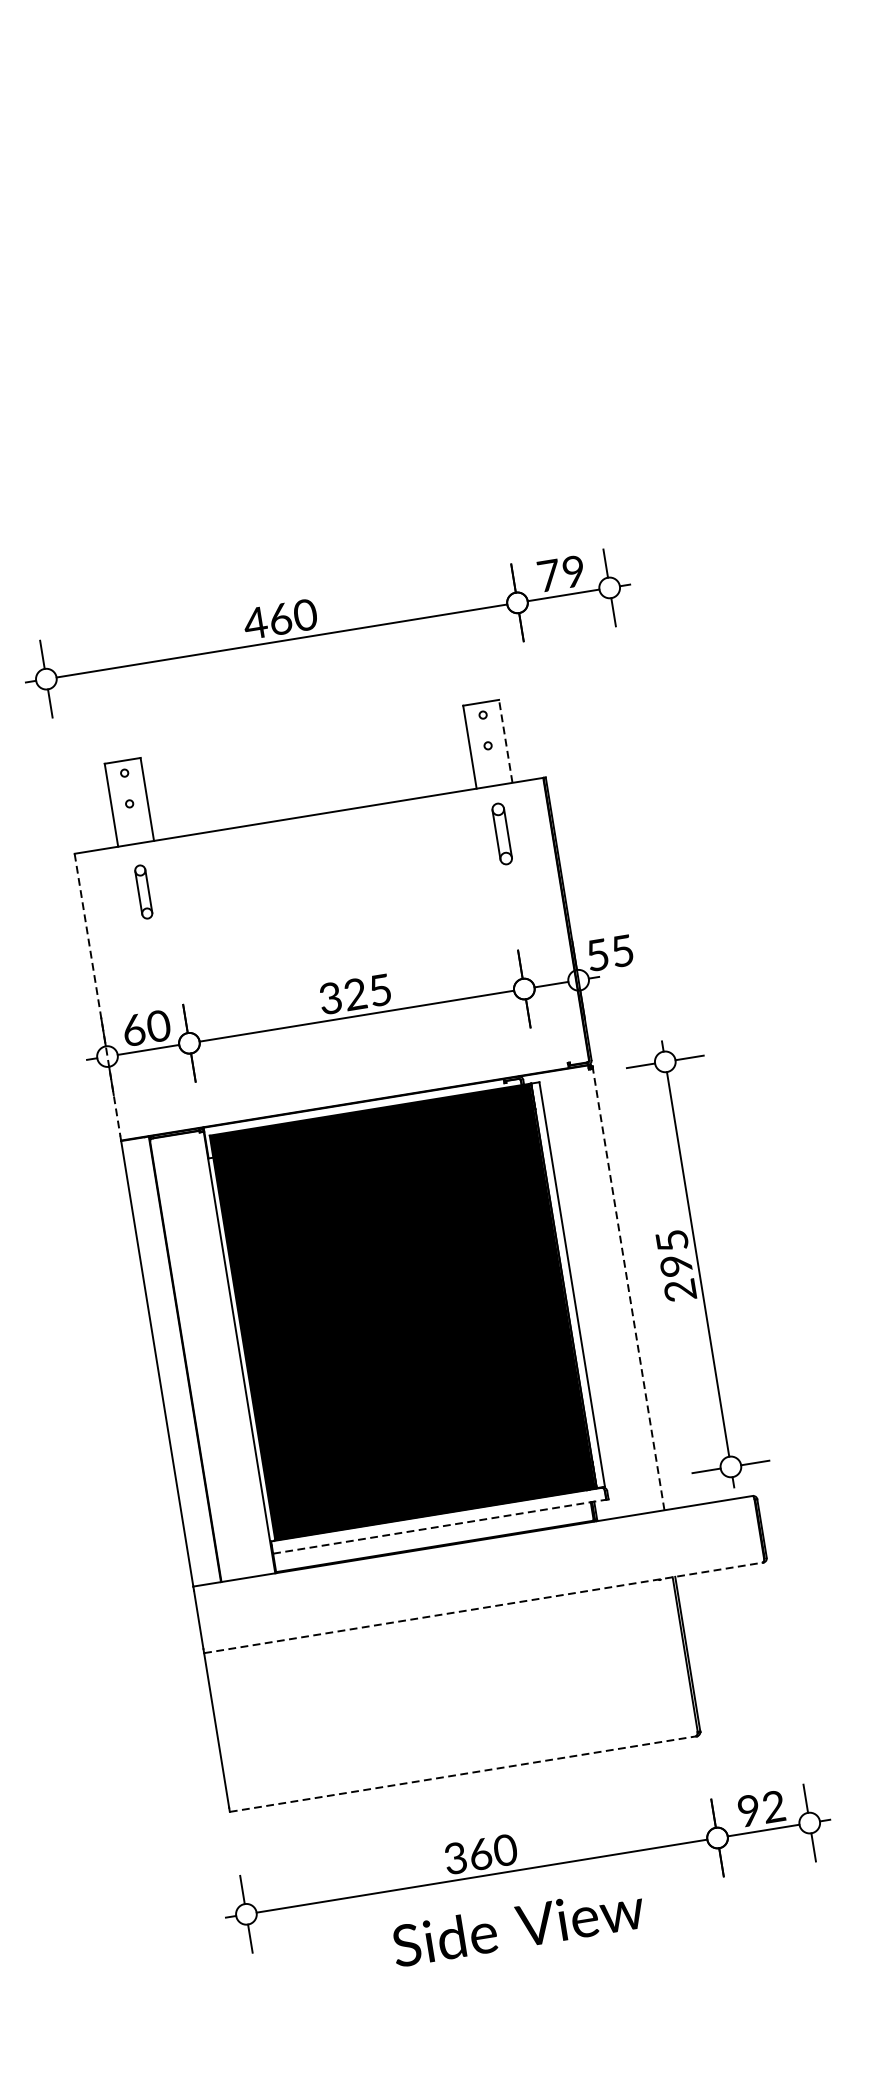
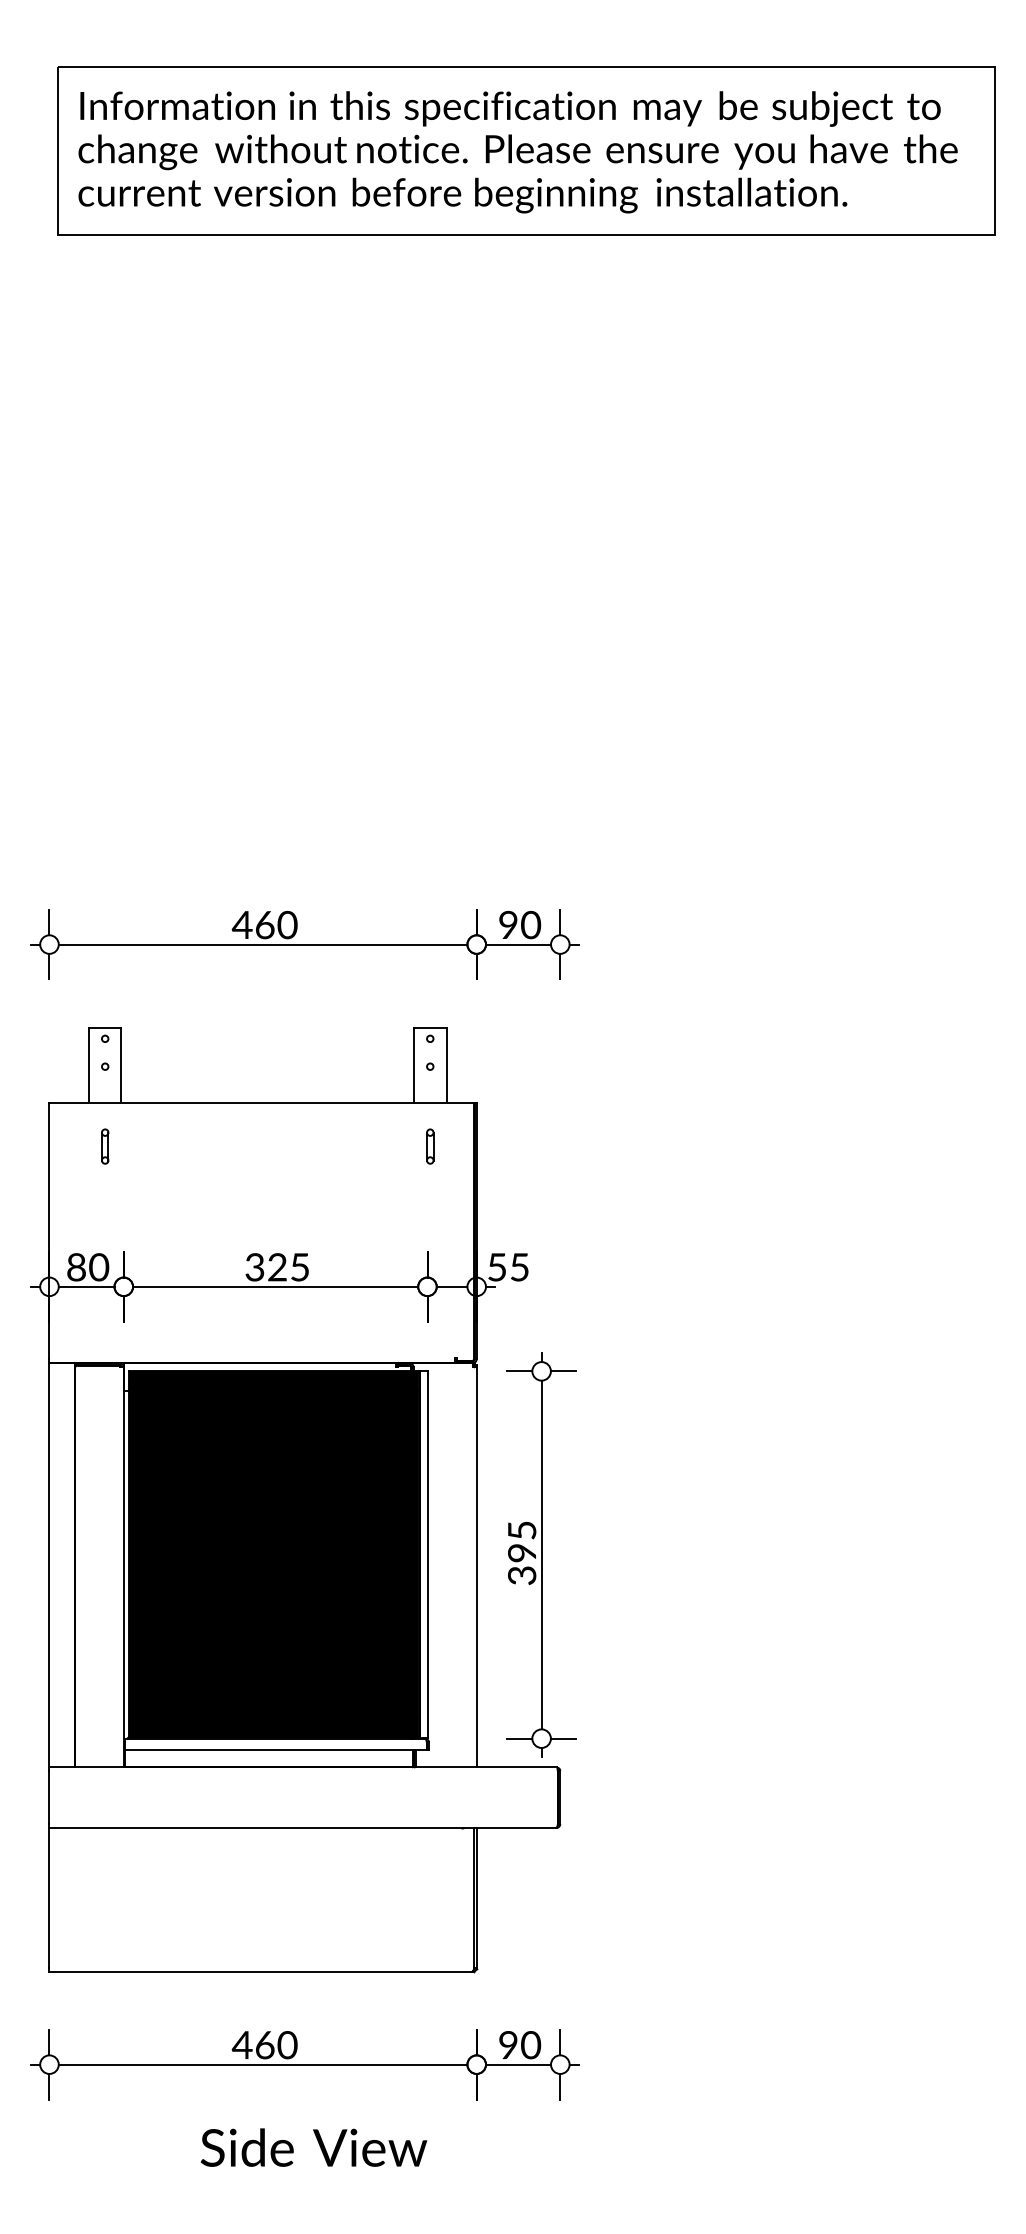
text: (562, 572) -> (520, 924), 79 -> 90
line: (505, 741) -> (446, 1065), dashed -> solid
part: (502, 833) -> (430, 1146), size x0.62
part: (144, 891) -> (105, 1146), size x0.71
line: (97, 995) -> (49, 1231), dashed -> solid
text: (133, 1029) -> (76, 1266), 60 -> 80
line: (628, 1288) -> (476, 1566), dashed -> solid
text: (682, 1290) -> (524, 1575), 295 -> 395
line: (440, 1526) -> (276, 1749), dashed -> solid
line: (484, 1607) -> (303, 1827), dashed -> solid
line: (463, 1773) -> (261, 1971), dashed -> solid
text: (774, 1807) -> (531, 2045), 92 -> 90
text: (454, 1858) -> (241, 2045), 360 -> 460
text: (517, 1926) -> (313, 2147), moved

